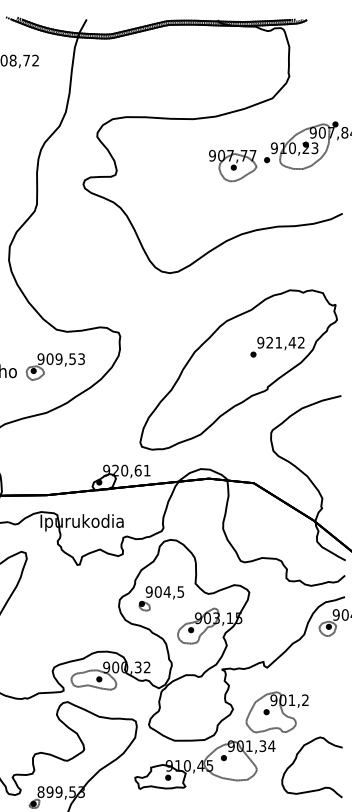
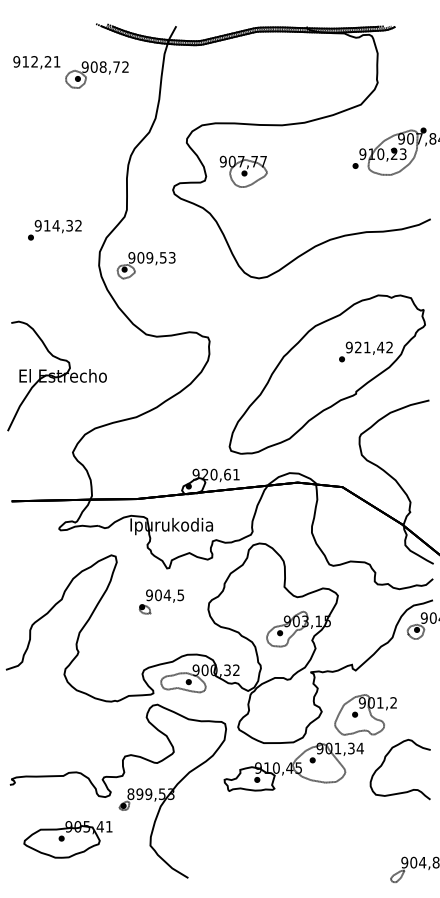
part: (232, 165) -> (243, 171), moved
part: (54, 366) -> (145, 265), moved
part: (161, 598) -> (161, 601), moved

